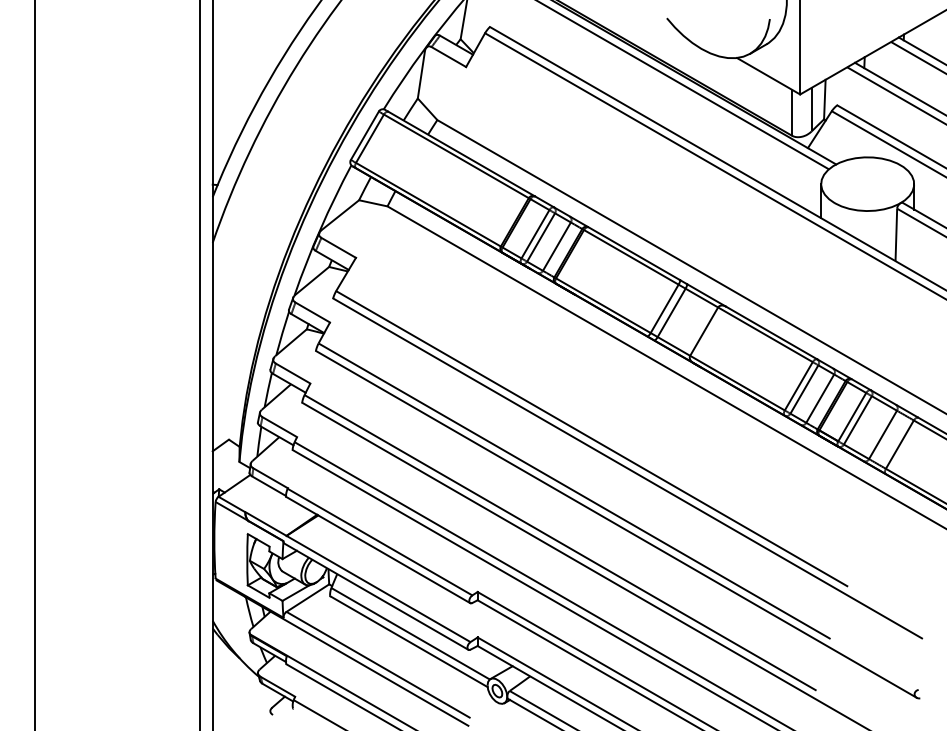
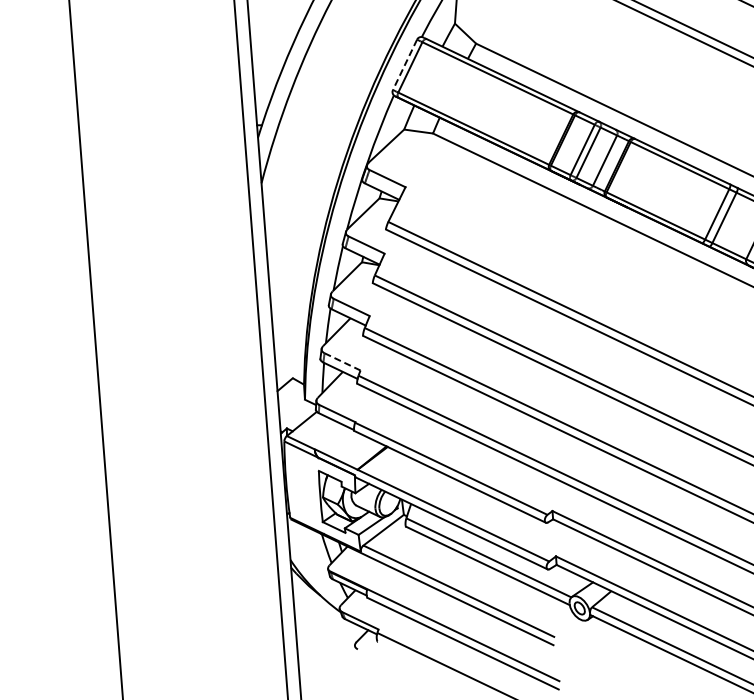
line: (364, 135) -> (404, 64), solid -> dashed
line: (279, 427) -> (342, 362), solid -> dashed

